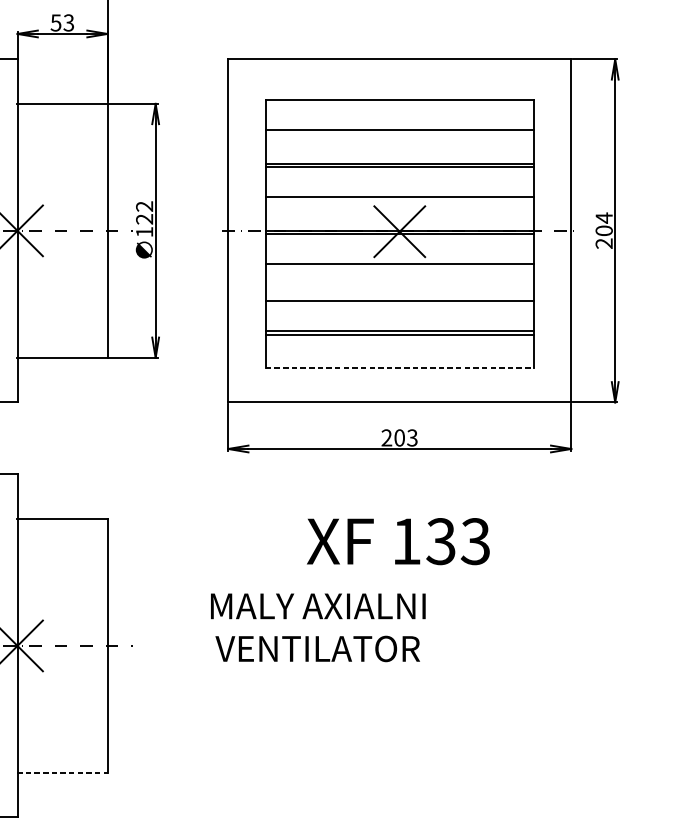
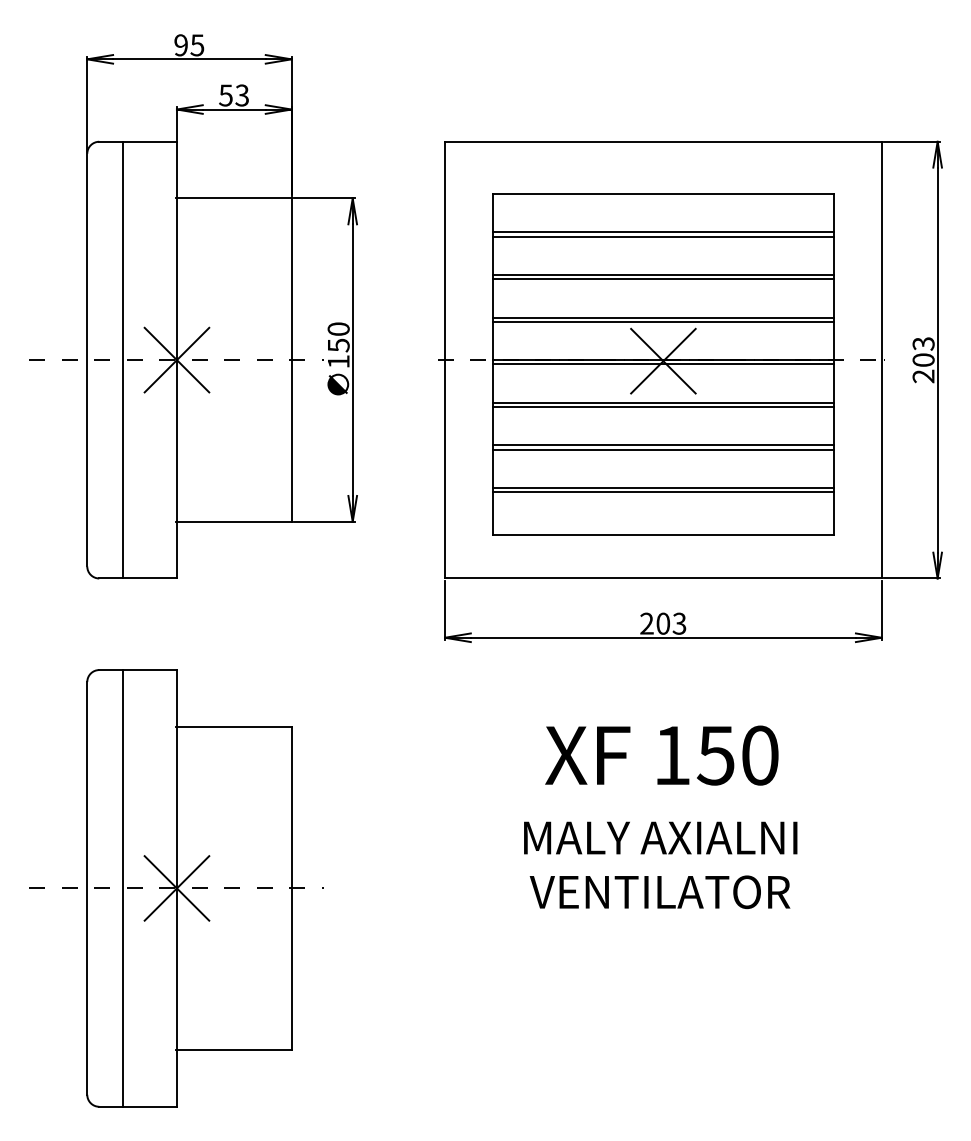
line: (399, 133) -> (662, 236), added
line: (399, 200) -> (662, 321), added
text: (144, 213) -> (338, 337), 122 -> 150
text: (604, 217) -> (923, 343), 204 -> 203
line: (399, 268) -> (662, 407), added
line: (399, 297) -> (662, 445), added
line: (399, 367) -> (663, 534), dashed -> solid
text: (457, 541) -> (737, 755), 133 -> 150
text: (318, 627) -> (660, 865), moved
line: (61, 773) -> (233, 1050), dashed -> solid

